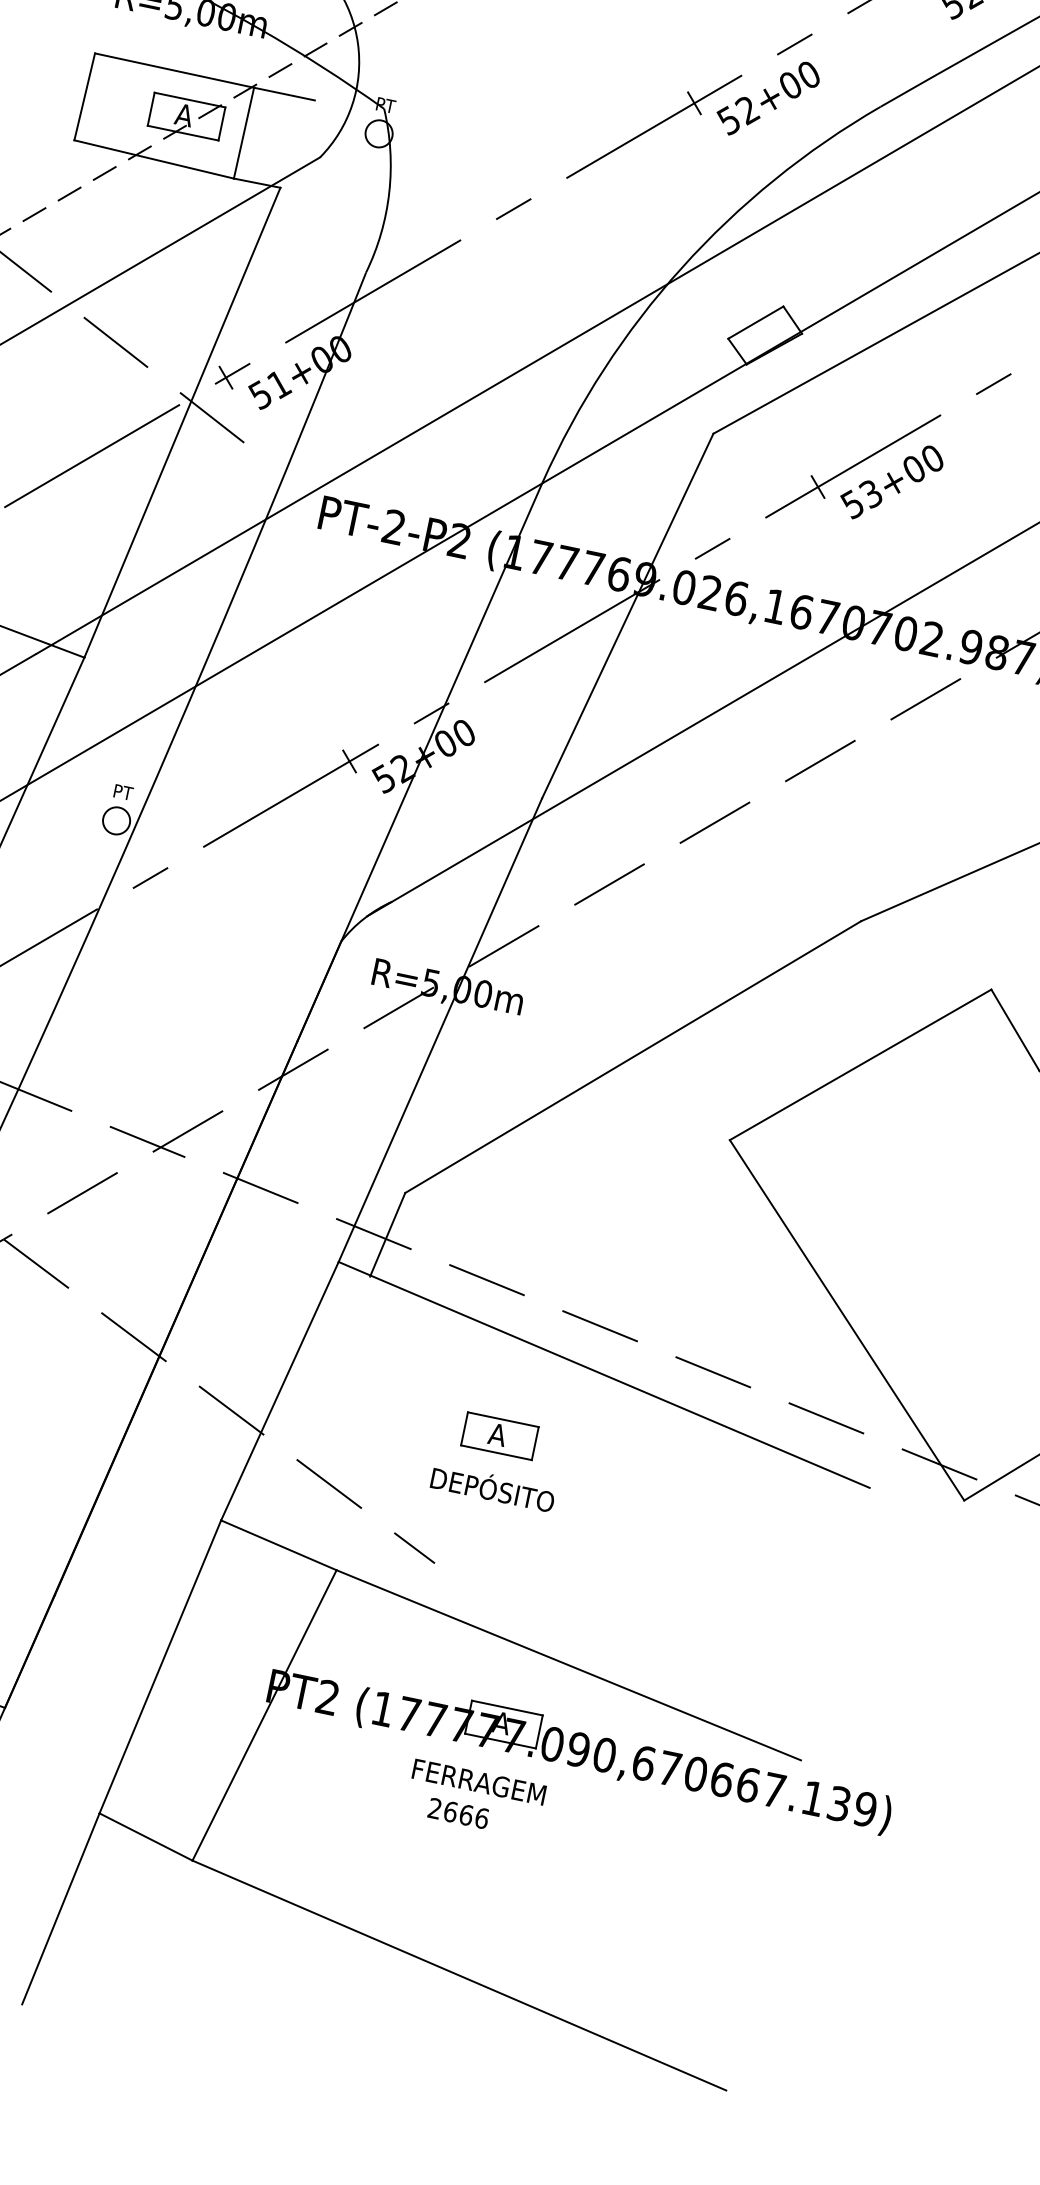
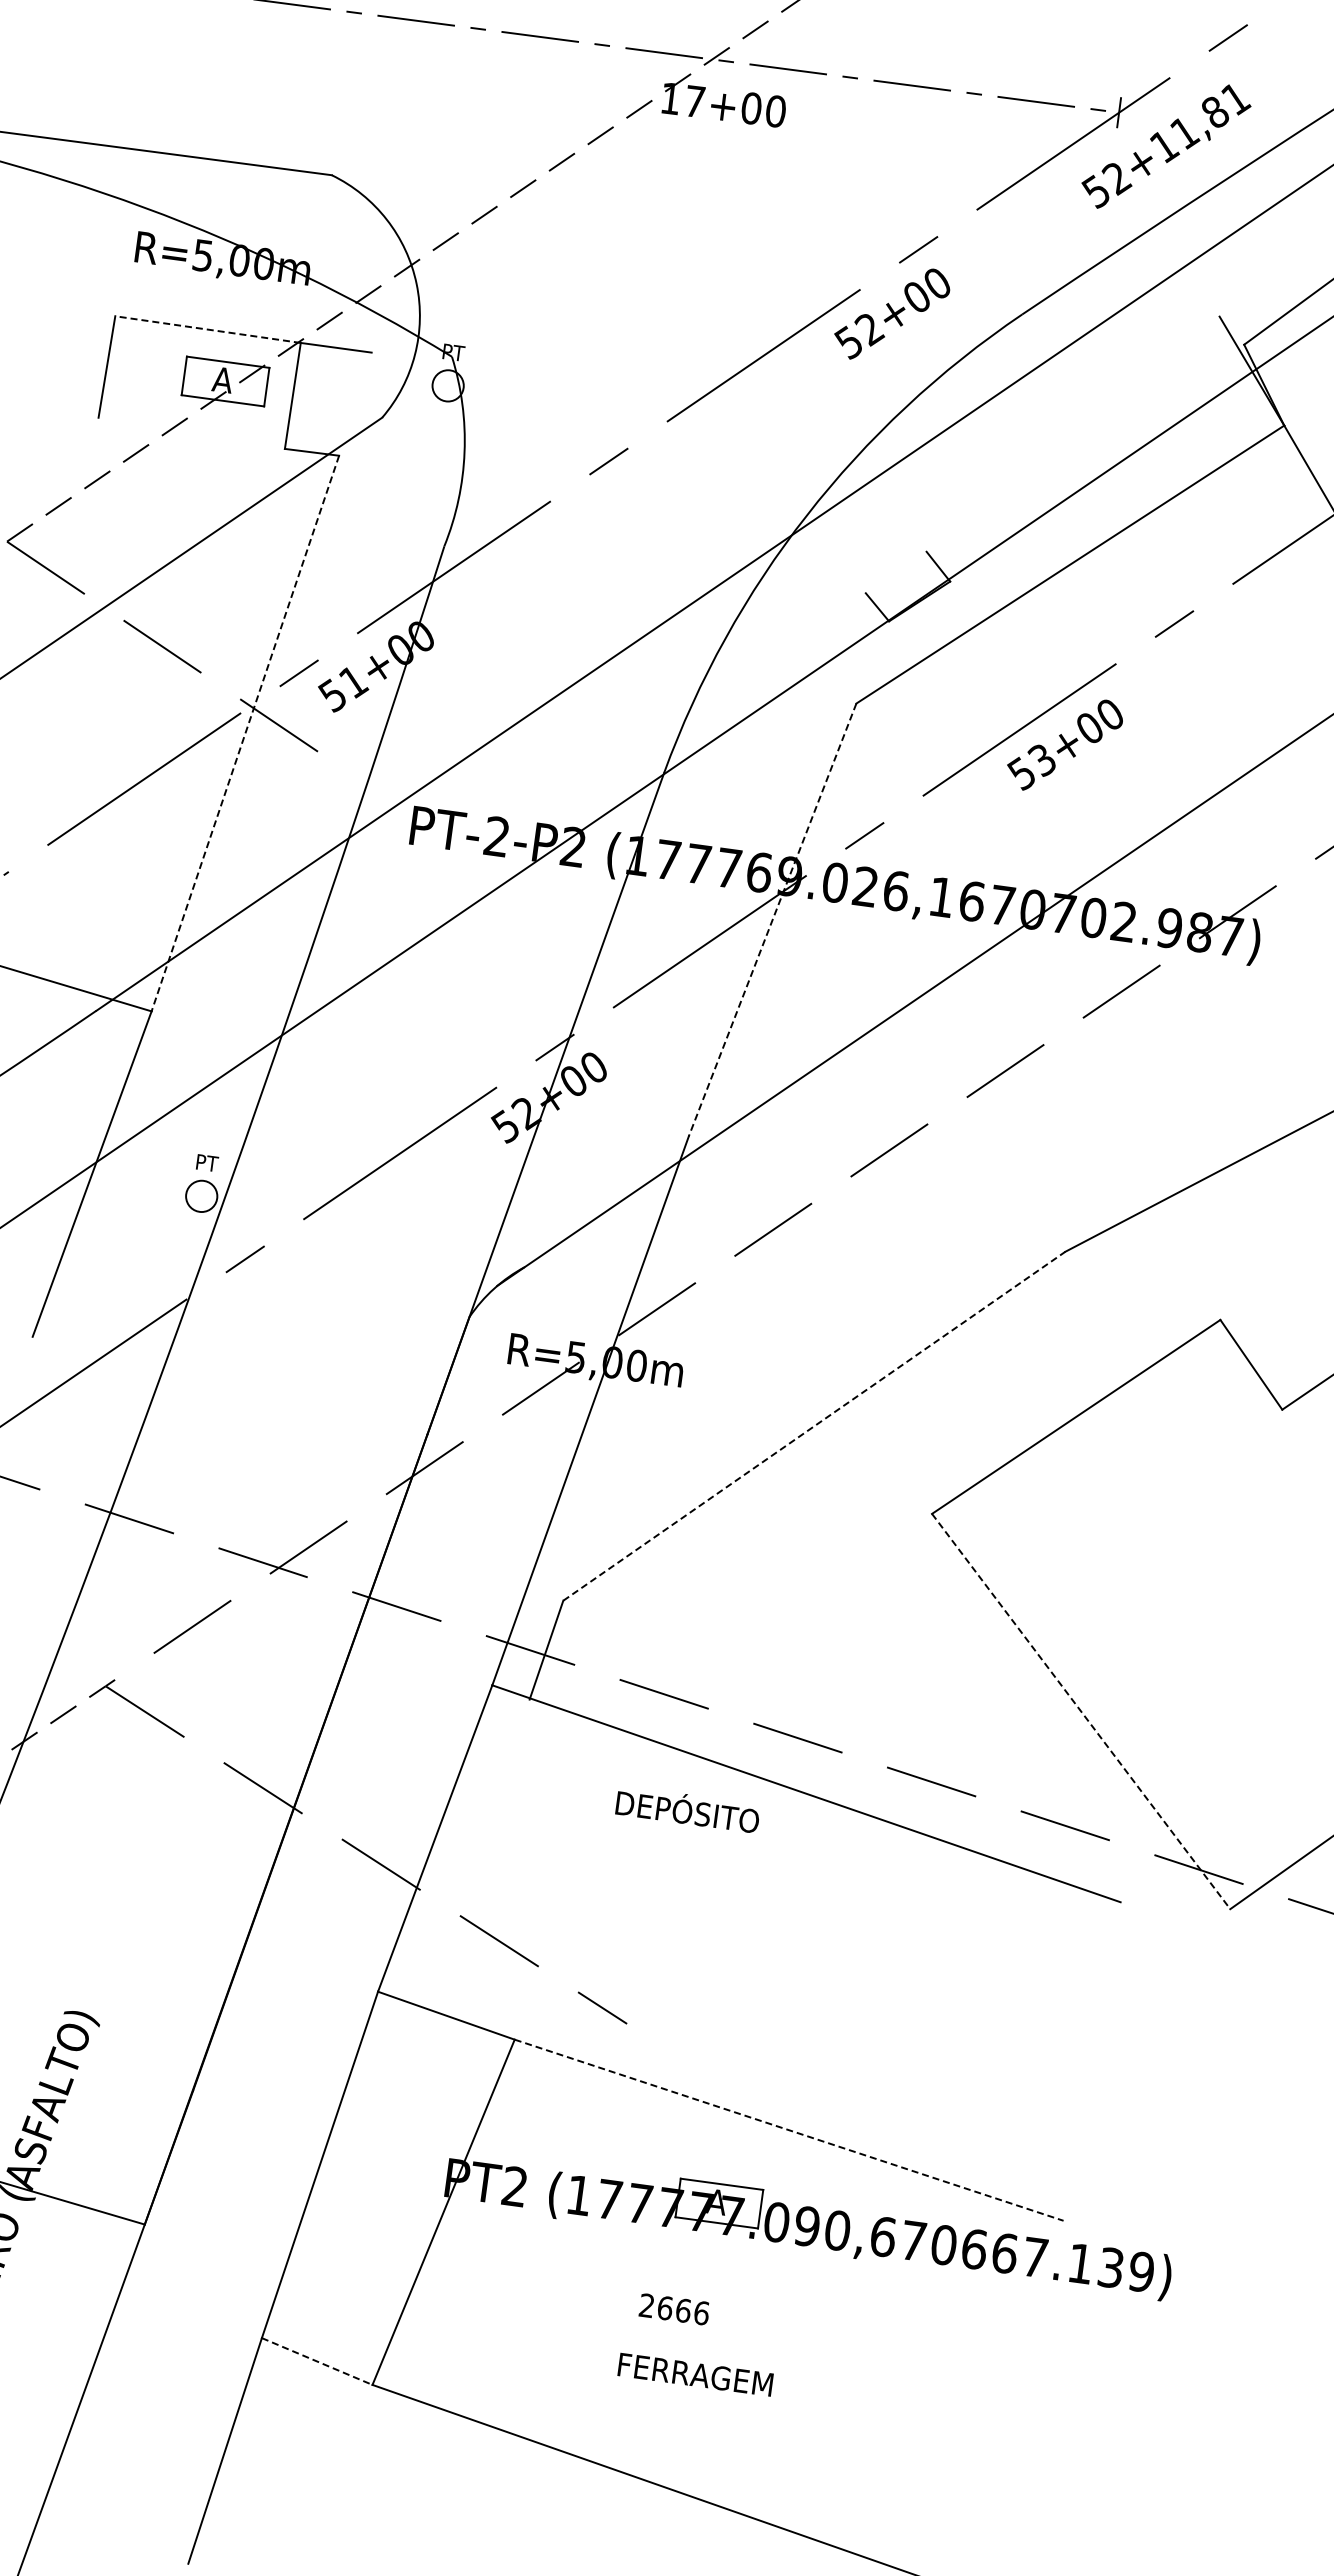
line: (174, 70) -> (208, 329), solid -> dashed
line: (693, 103) -> (807, 325), removed
line: (154, 158) -> (191, 432), removed
line: (755, 322) -> (895, 572), removed
line: (225, 377) -> (291, 678), removed
line: (182, 423) -> (245, 734), solid -> dashed
line: (817, 487) -> (980, 756), removed
line: (627, 616) -> (772, 920), solid -> dashed
line: (349, 761) -> (464, 1109), removed
line: (633, 1057) -> (814, 1426), solid -> dashed
line: (847, 1320) -> (1081, 1711), solid -> dashed
part: (499, 1436) -> (691, 1872), removed
text: (491, 1489) -> (686, 1811), moved
line: (569, 1665) -> (789, 2130), solid -> dashed
text: (479, 1781) -> (695, 2374), moved
line: (146, 1837) -> (317, 2361), solid -> dashed

